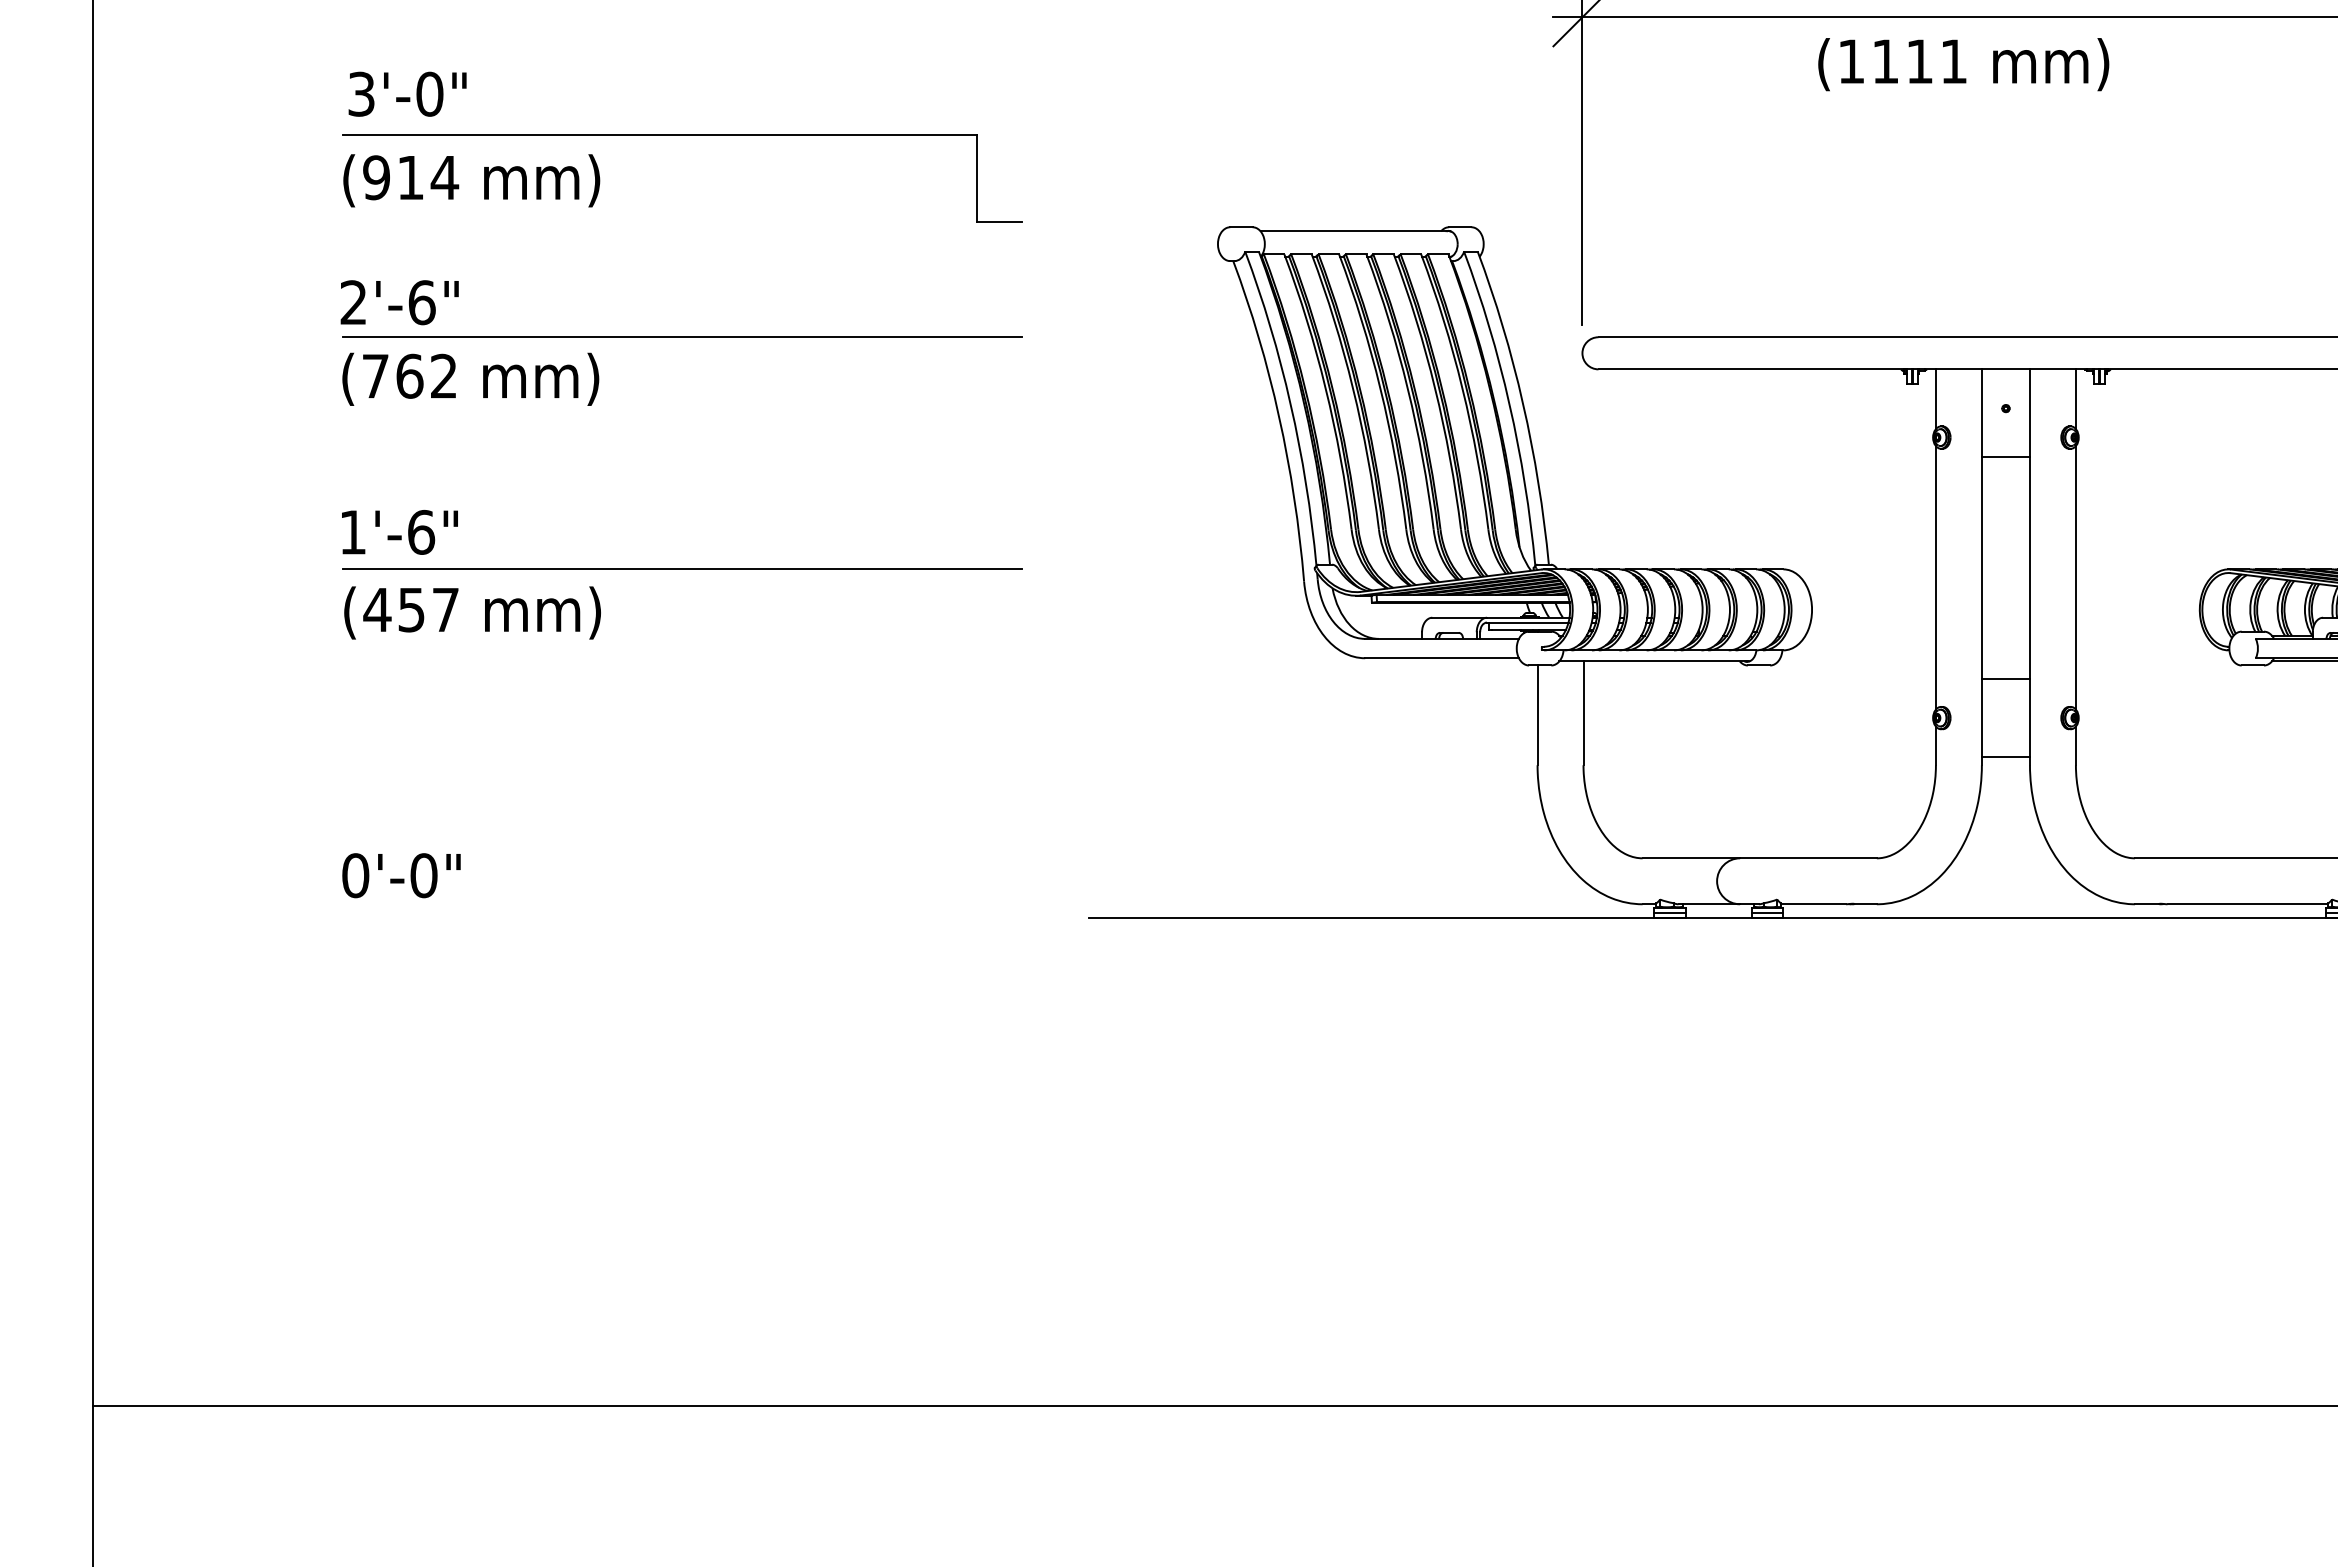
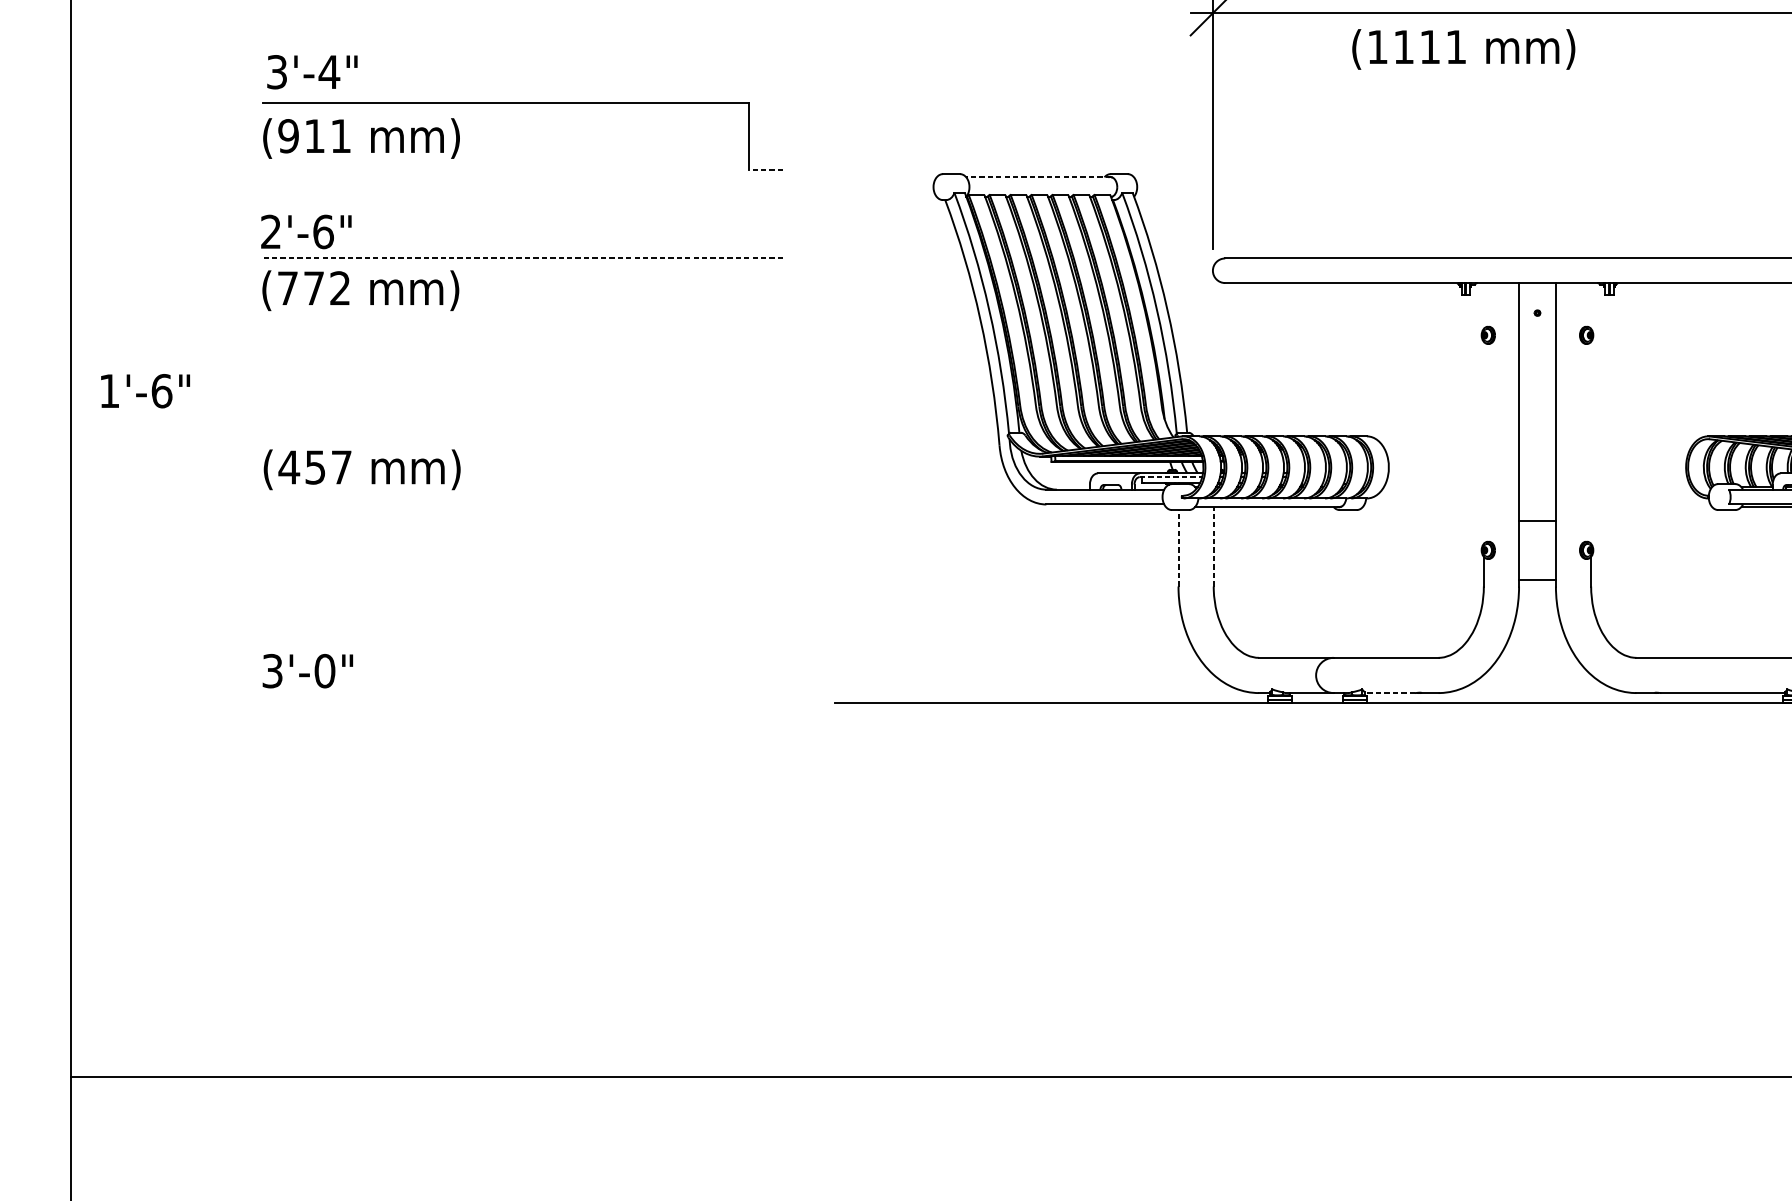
text: (1963, 64) -> (1463, 49), moved
text: (429, 93) -> (329, 71), 3'-0" -> 3'-4"
text: (444, 177) -> (340, 136), (914 -> (911
line: (999, 221) -> (766, 169), solid -> dashed
line: (1354, 231) -> (1038, 177), solid -> dashed
line: (681, 337) -> (522, 258), solid -> dashed
text: (409, 375) -> (313, 287), (762 -> (772
line: (1935, 399) -> (1483, 306), removed
line: (2075, 399) -> (1590, 306), removed
line: (2005, 456) -> (1537, 349), removed
text: (399, 532) -> (145, 391), moved
line: (682, 569) -> (523, 436), removed
line: (1935, 577) -> (1483, 442), removed
line: (2075, 577) -> (1590, 442), removed
line: (1527, 622) -> (1170, 477), solid -> dashed
line: (1583, 713) -> (1213, 546), solid -> dashed
line: (1537, 715) -> (1178, 548), solid -> dashed
text: (355, 875) -> (272, 671), 0'-0" -> 3'-0"
line: (1813, 904) -> (1390, 693), solid -> dashed

